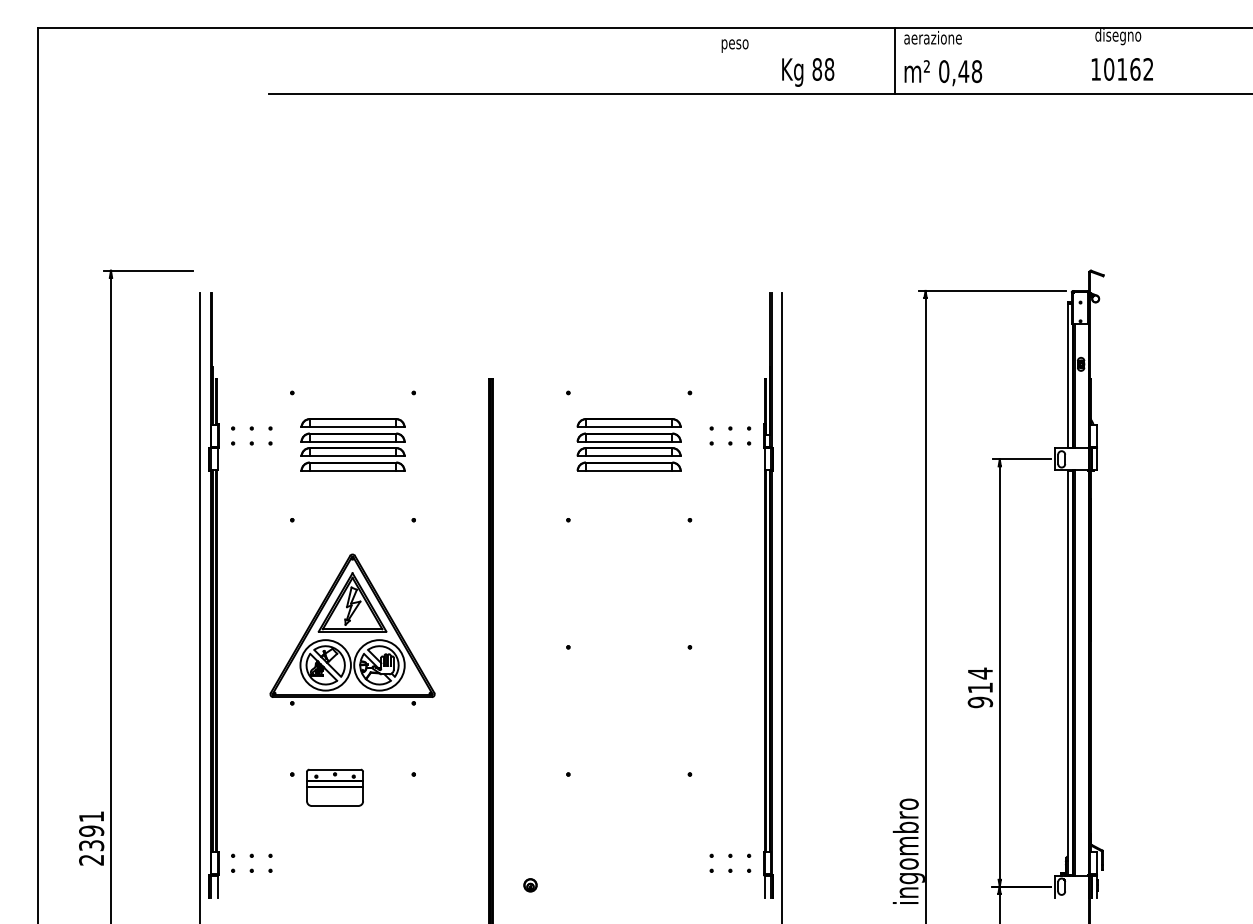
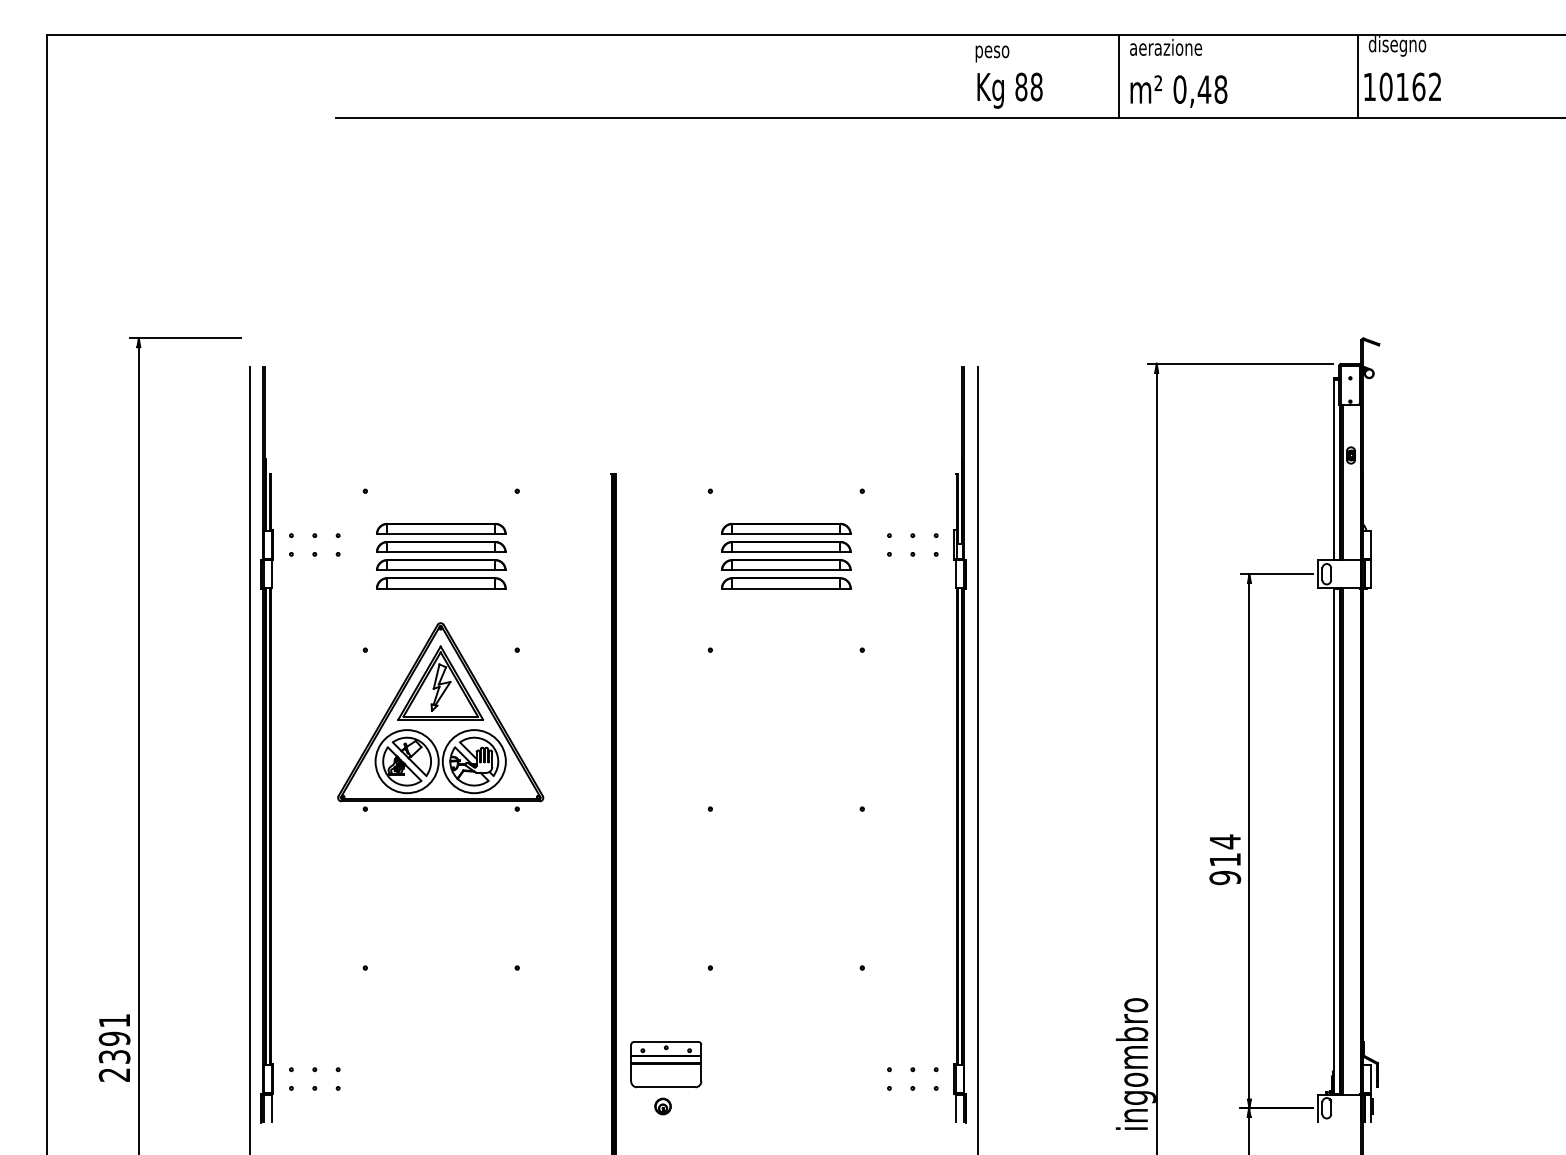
text: (734, 45) -> (991, 53), moved
line: (1086, 60) -> (1357, 75), added
part: (352, 629) -> (440, 716), moved
part: (334, 787) -> (665, 1064), moved

